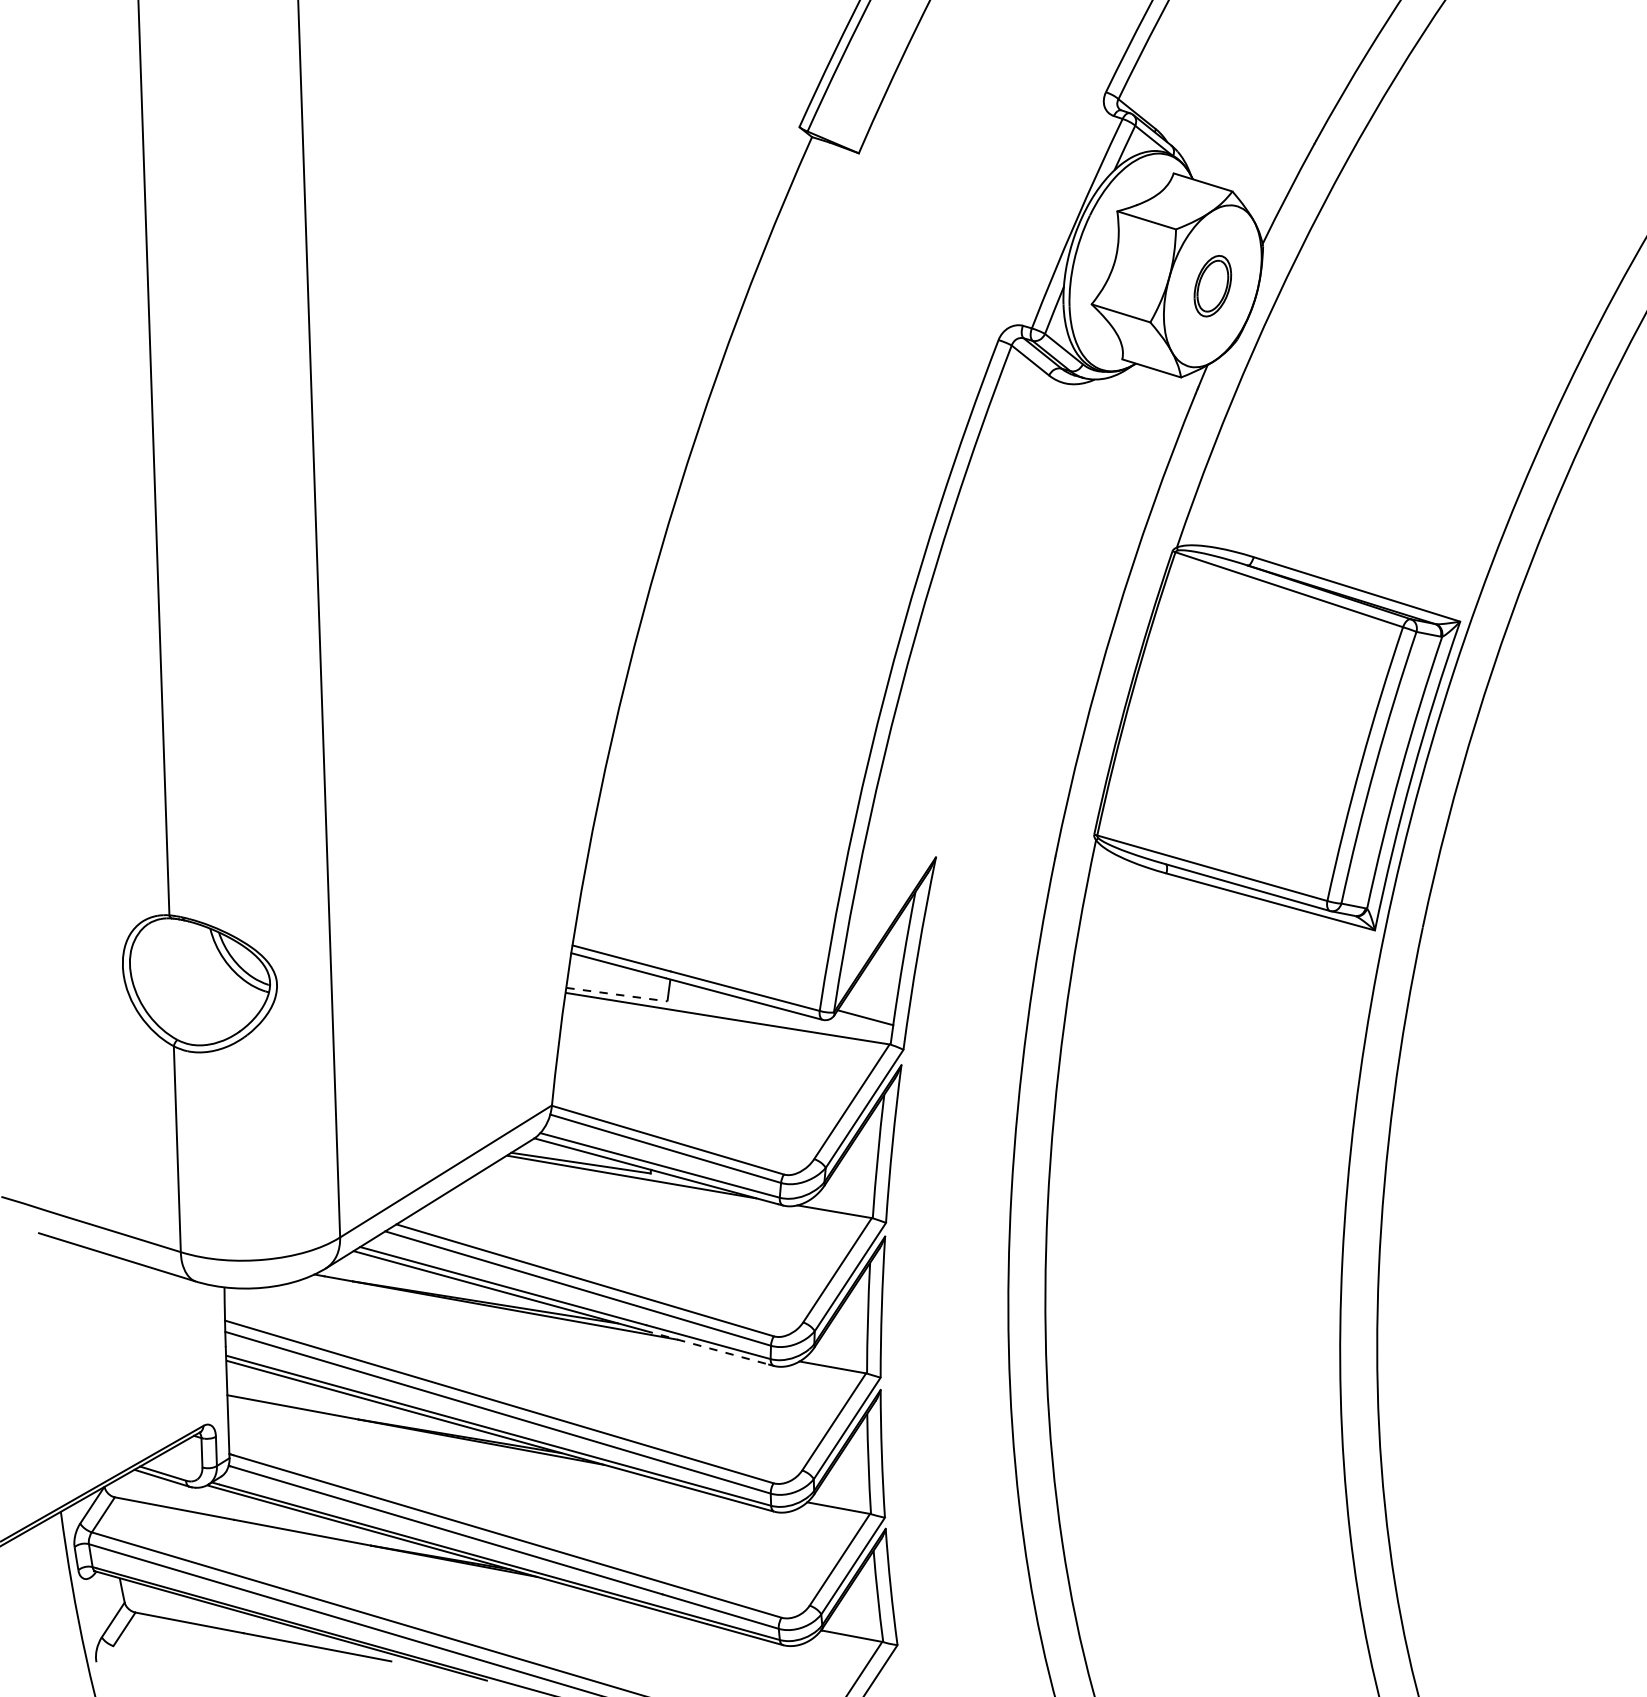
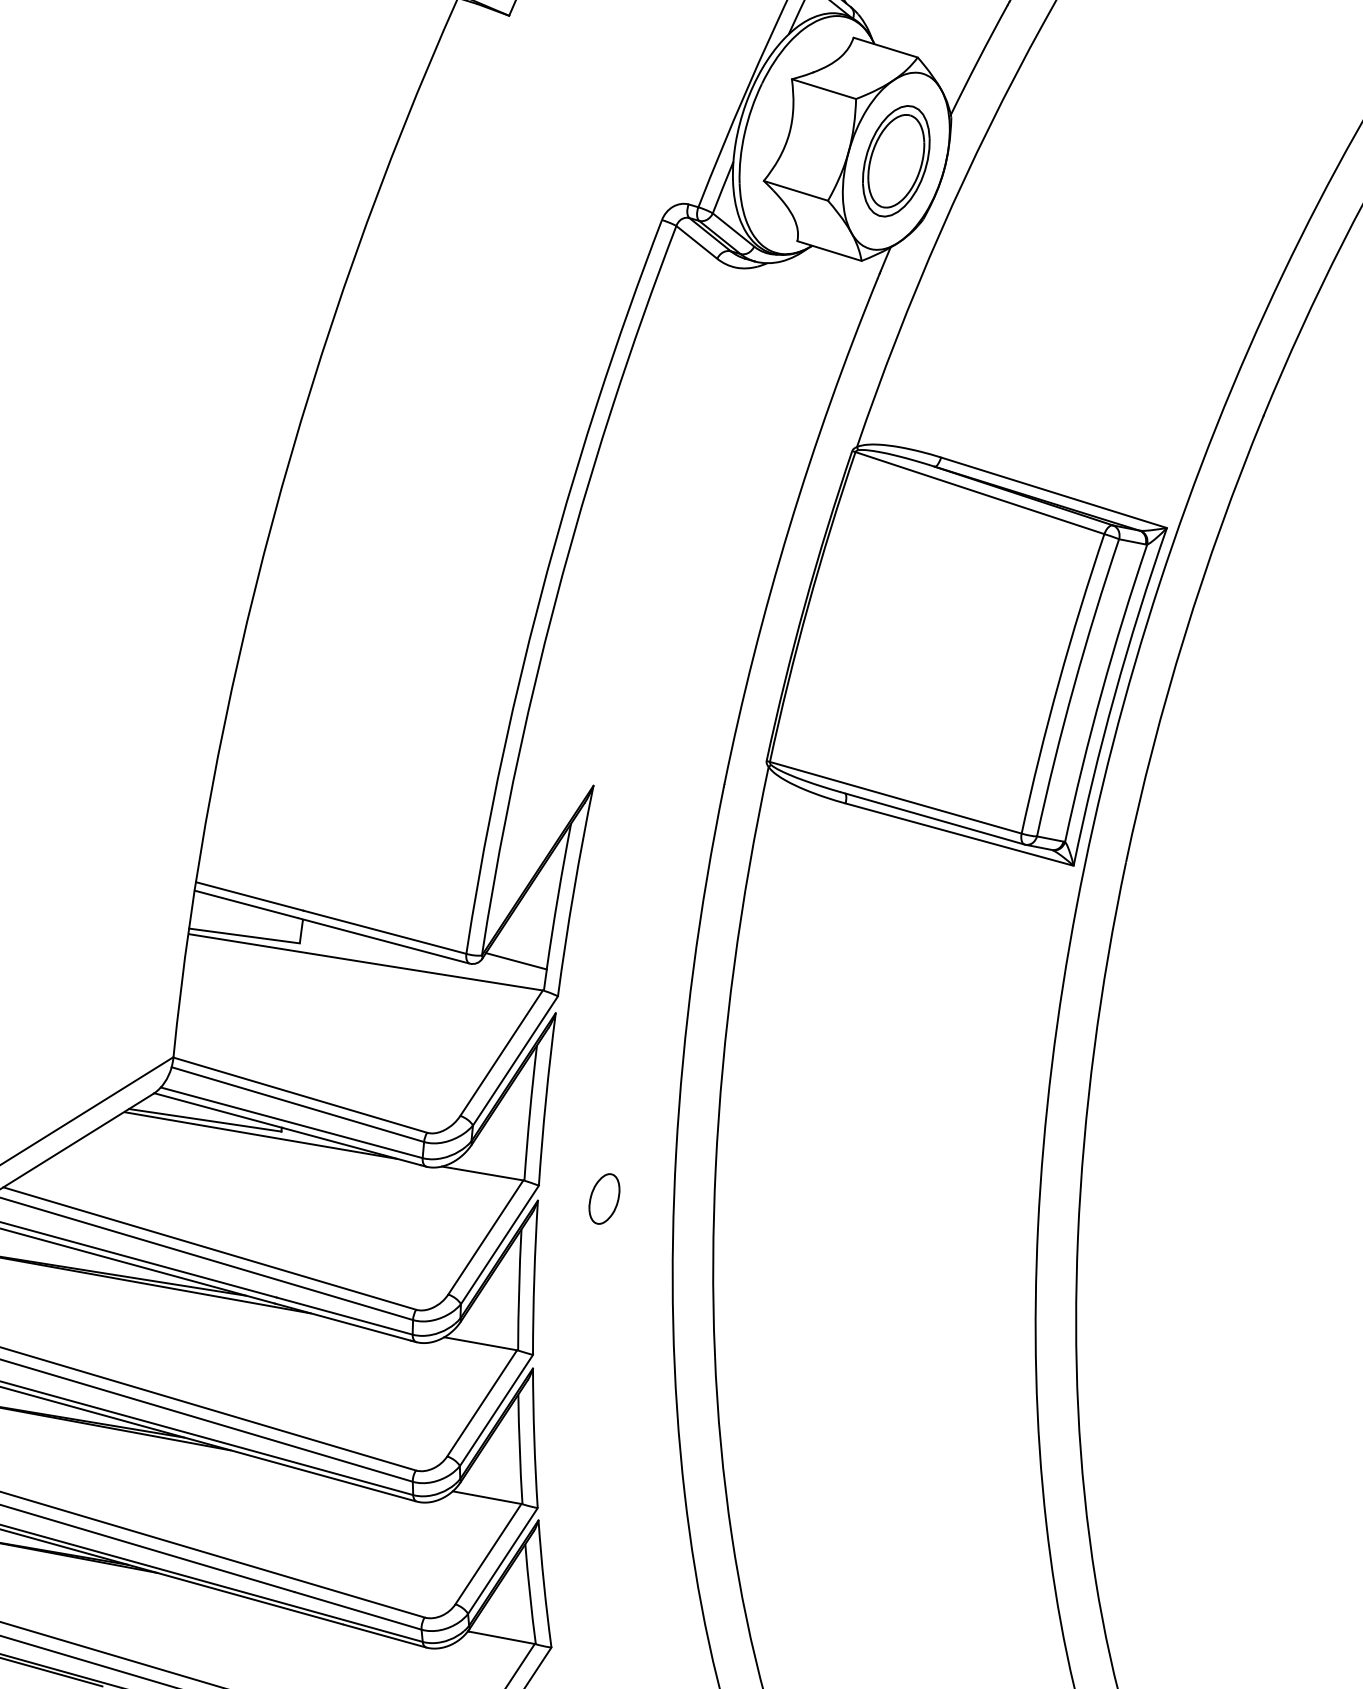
part: (1212, 285) -> (895, 160), size x1.67
line: (617, 994) -> (245, 935), dashed -> solid
part: (945, 1234) -> (603, 1198), added
line: (707, 1347) -> (343, 1321), dashed -> solid

